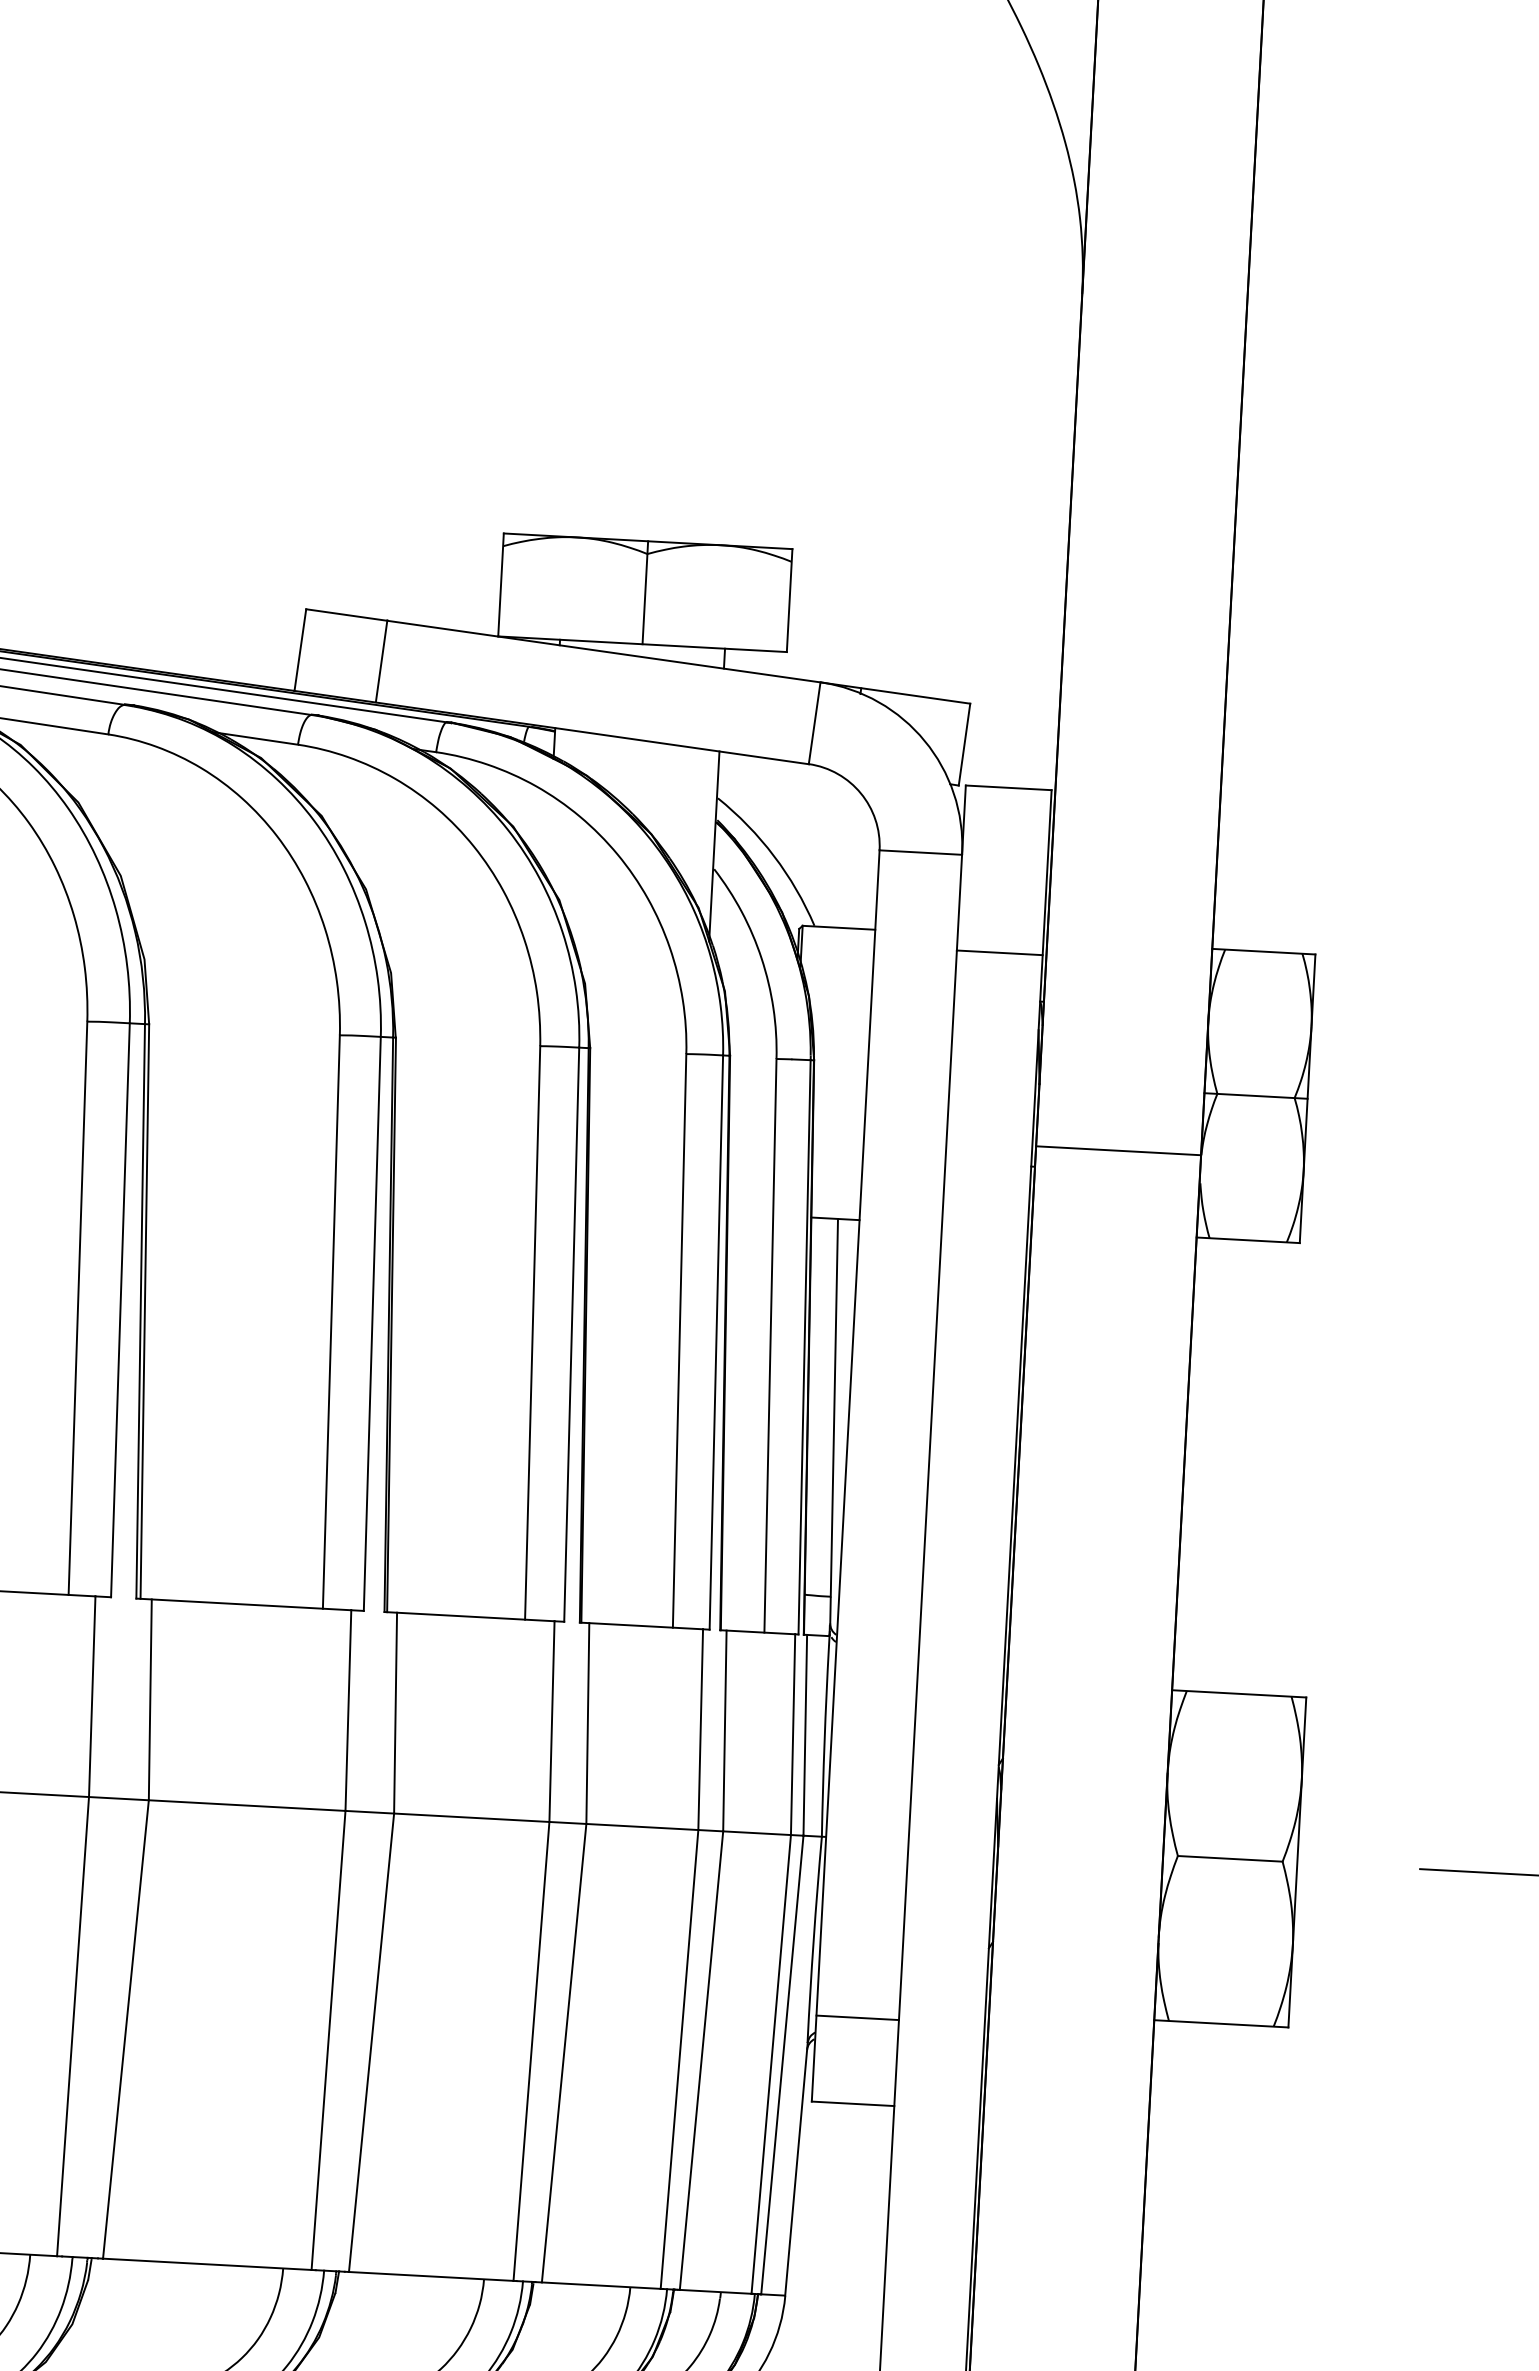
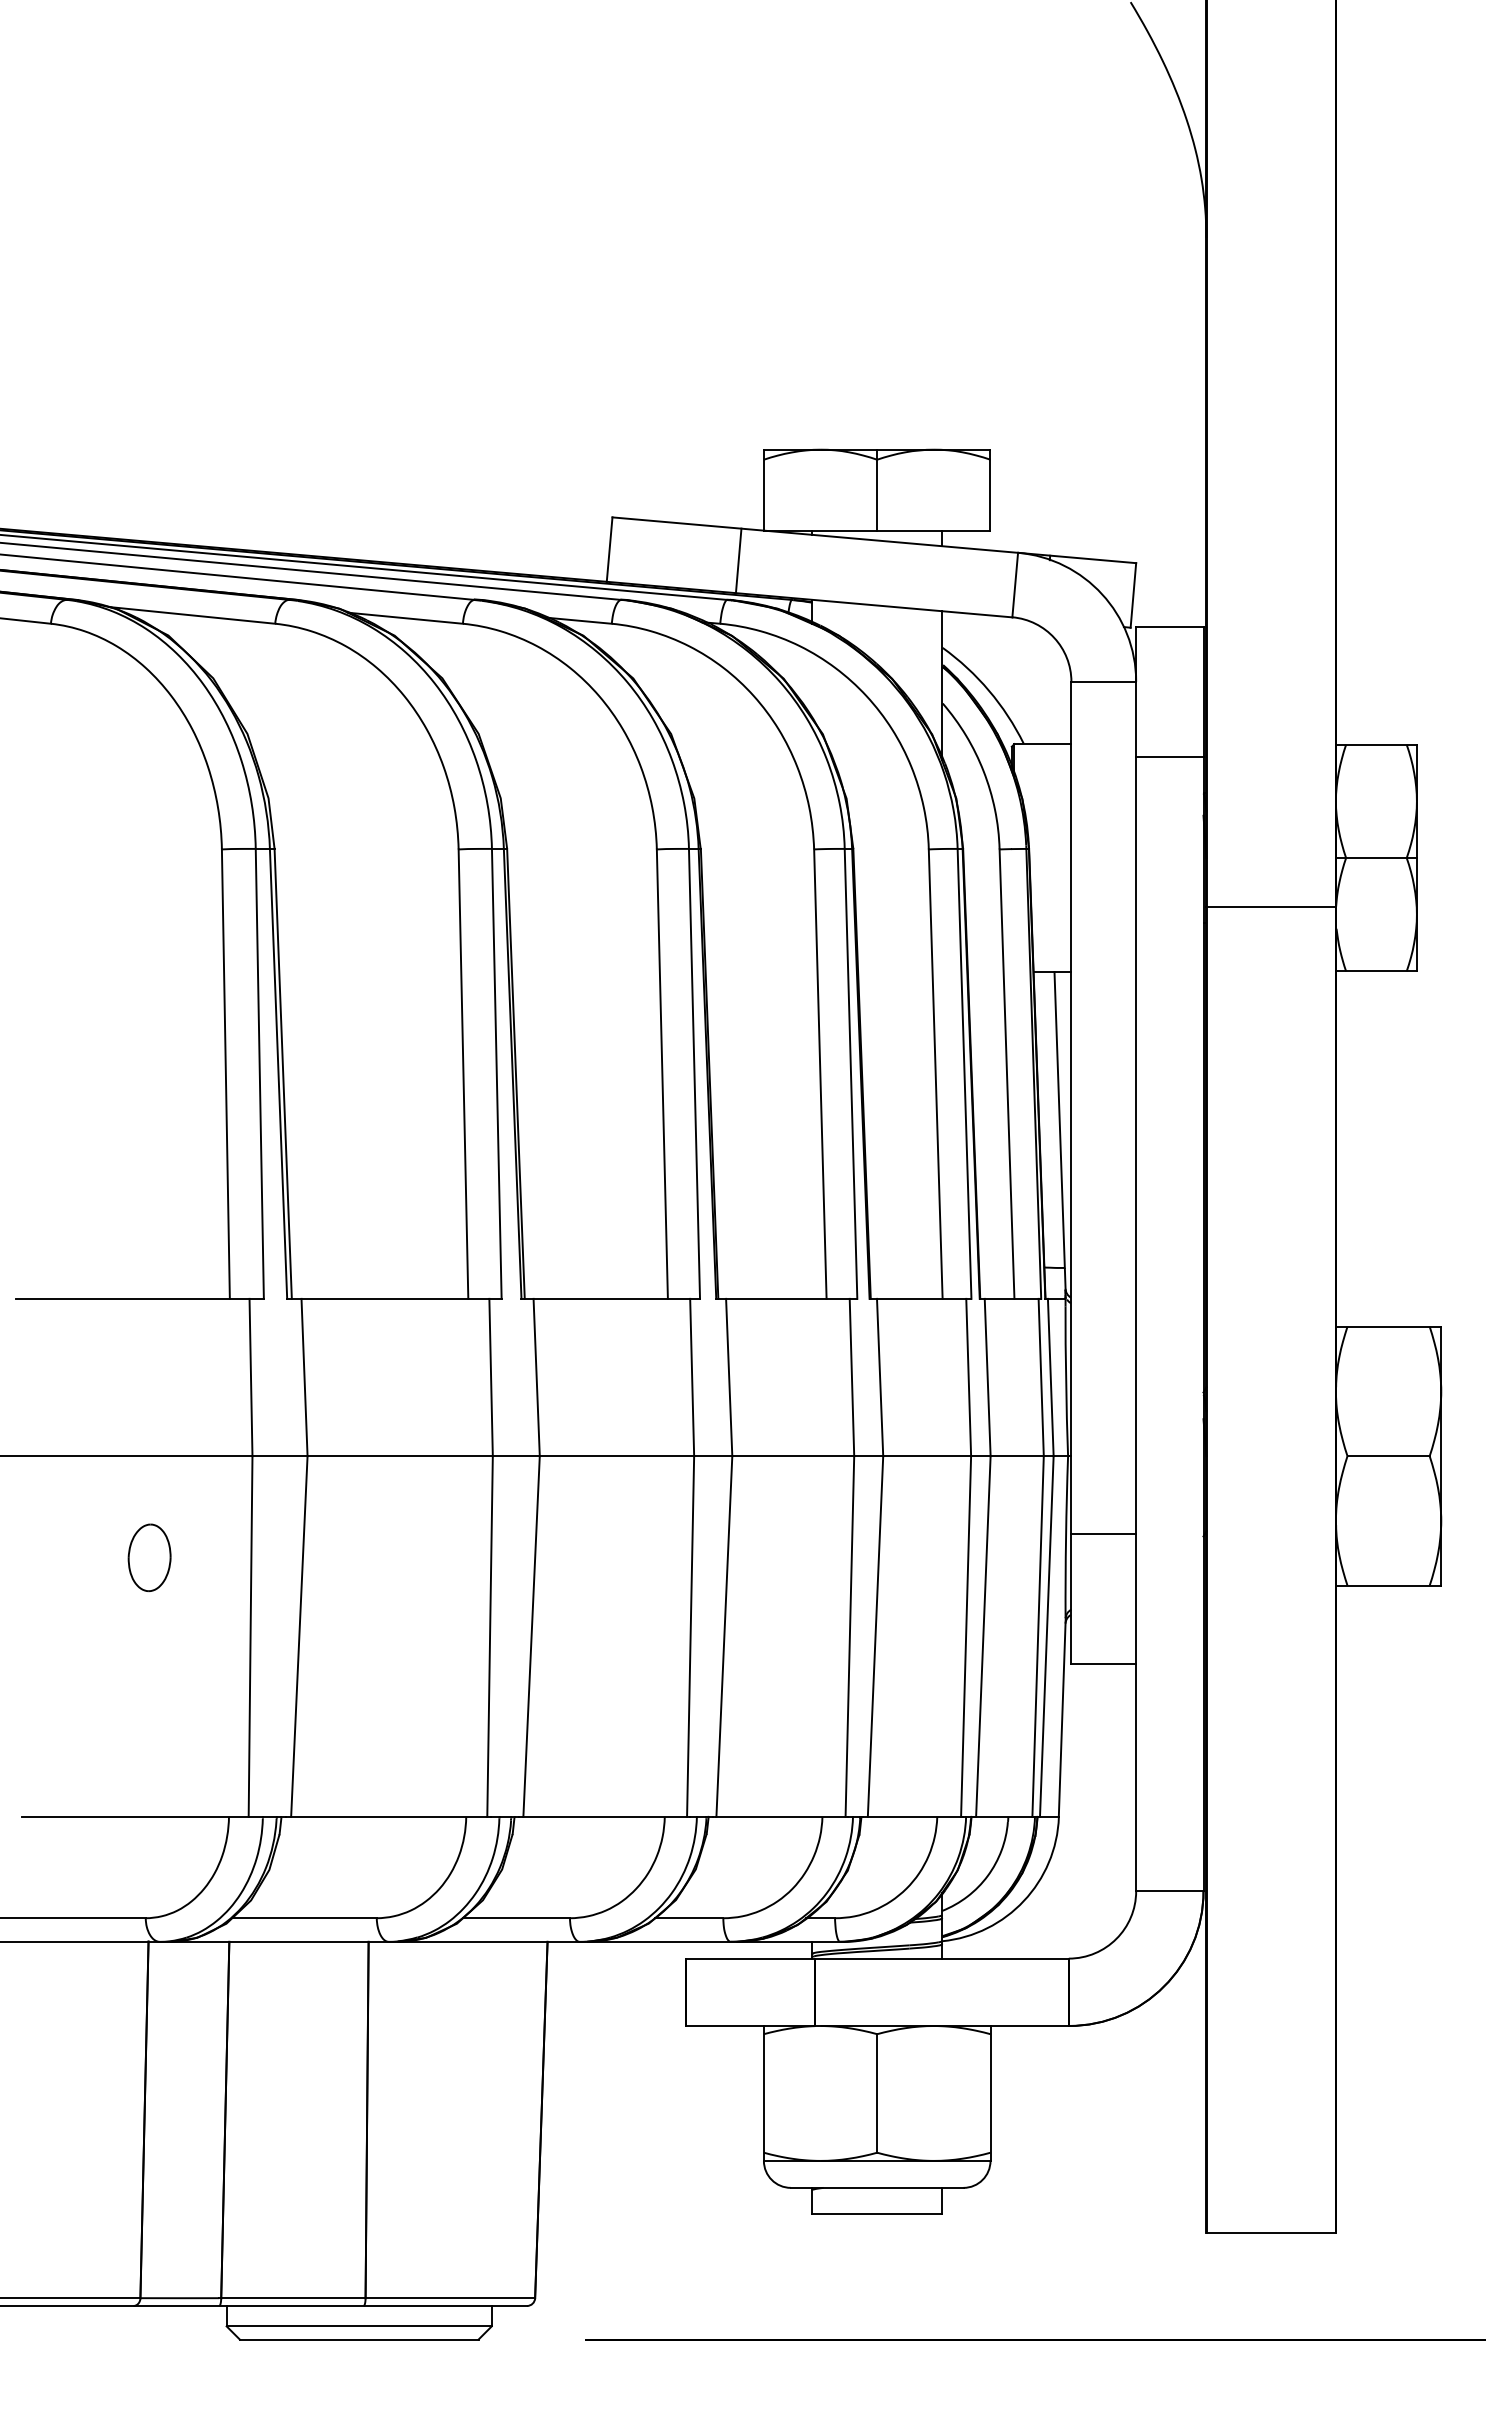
line: (381, 660) -> (738, 560), moved
line: (857, 2017) -> (1103, 1534), moved

